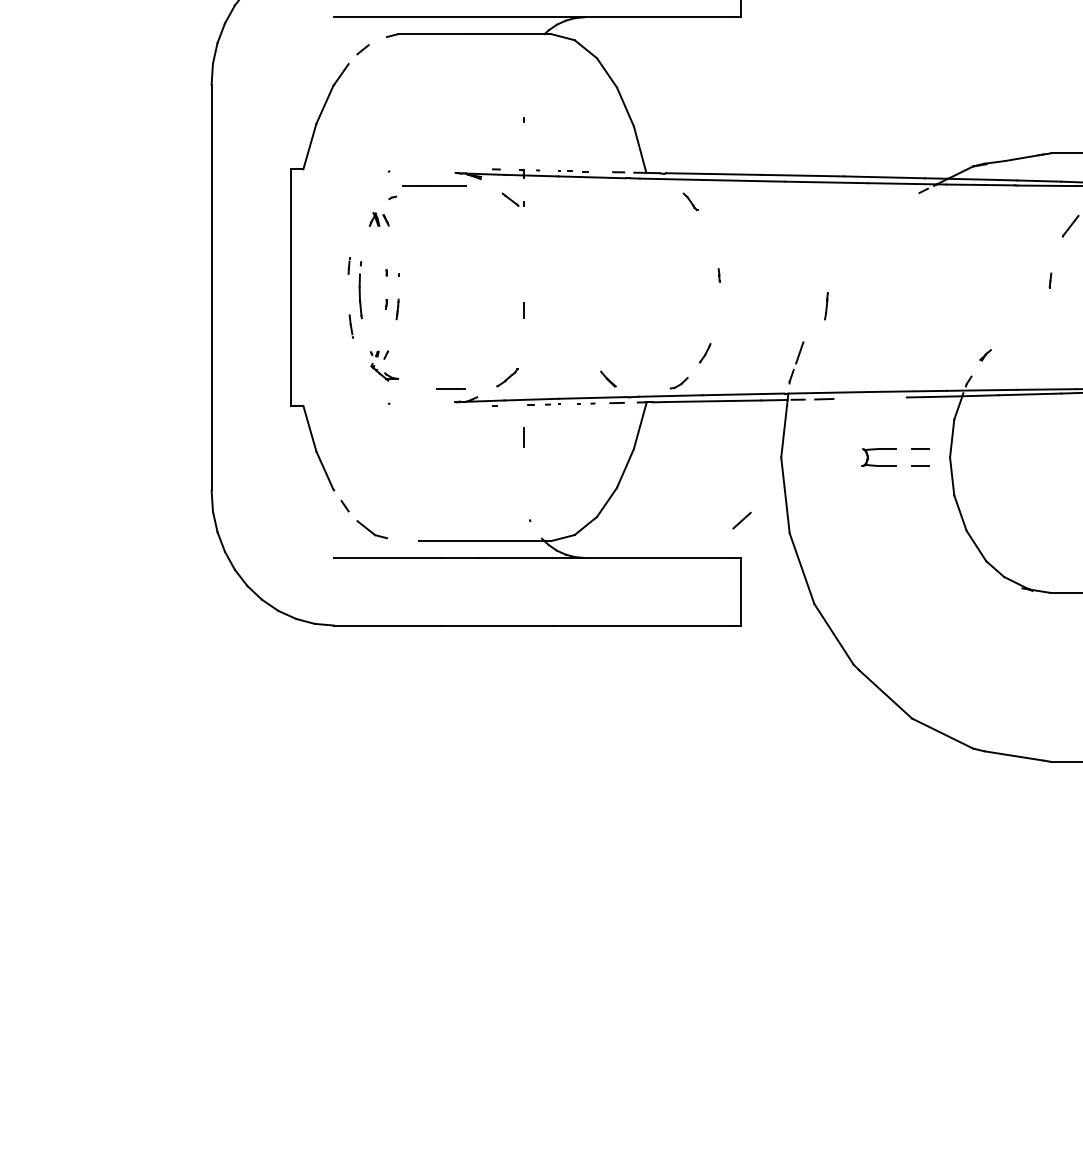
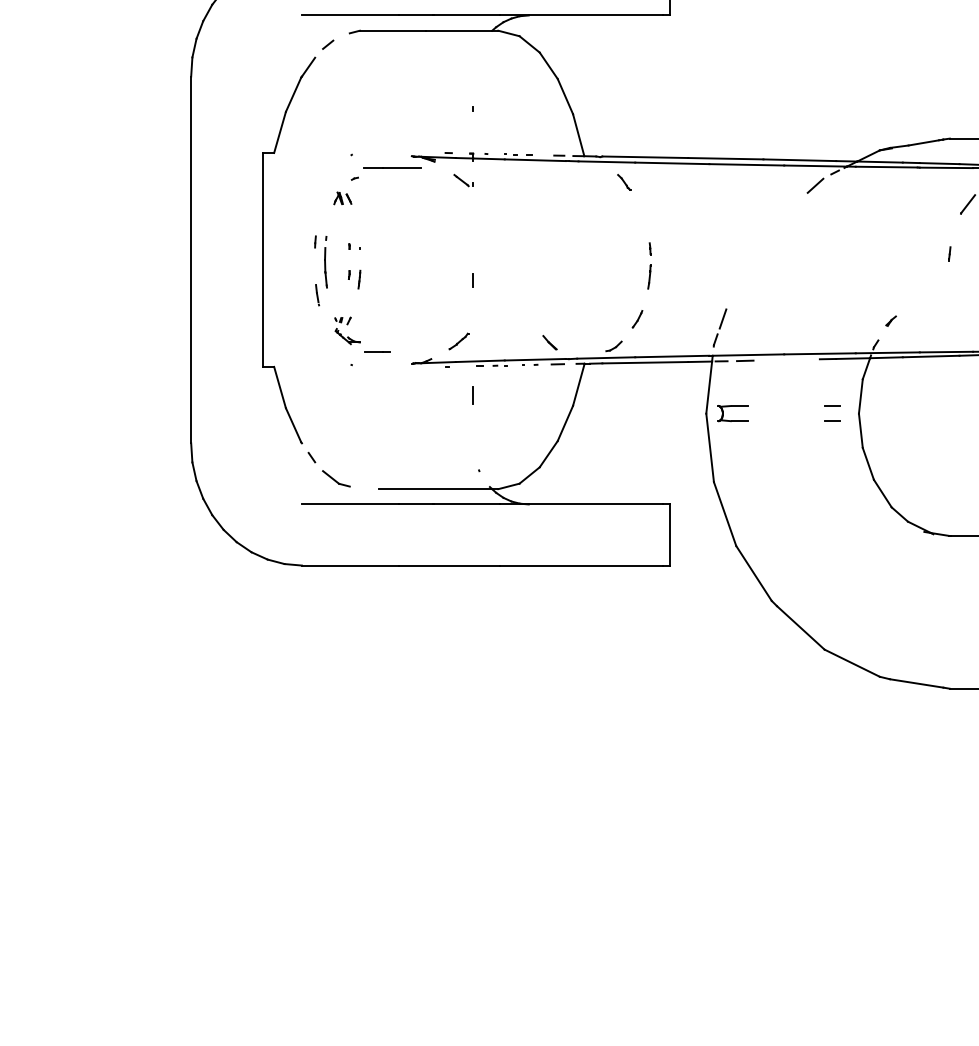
line: (826, 306) -> (649, 277), moved
line: (450, 388) -> (377, 351), moved
part: (875, 450) -> (730, 407), moved
line: (741, 520) -> (815, 185), moved

